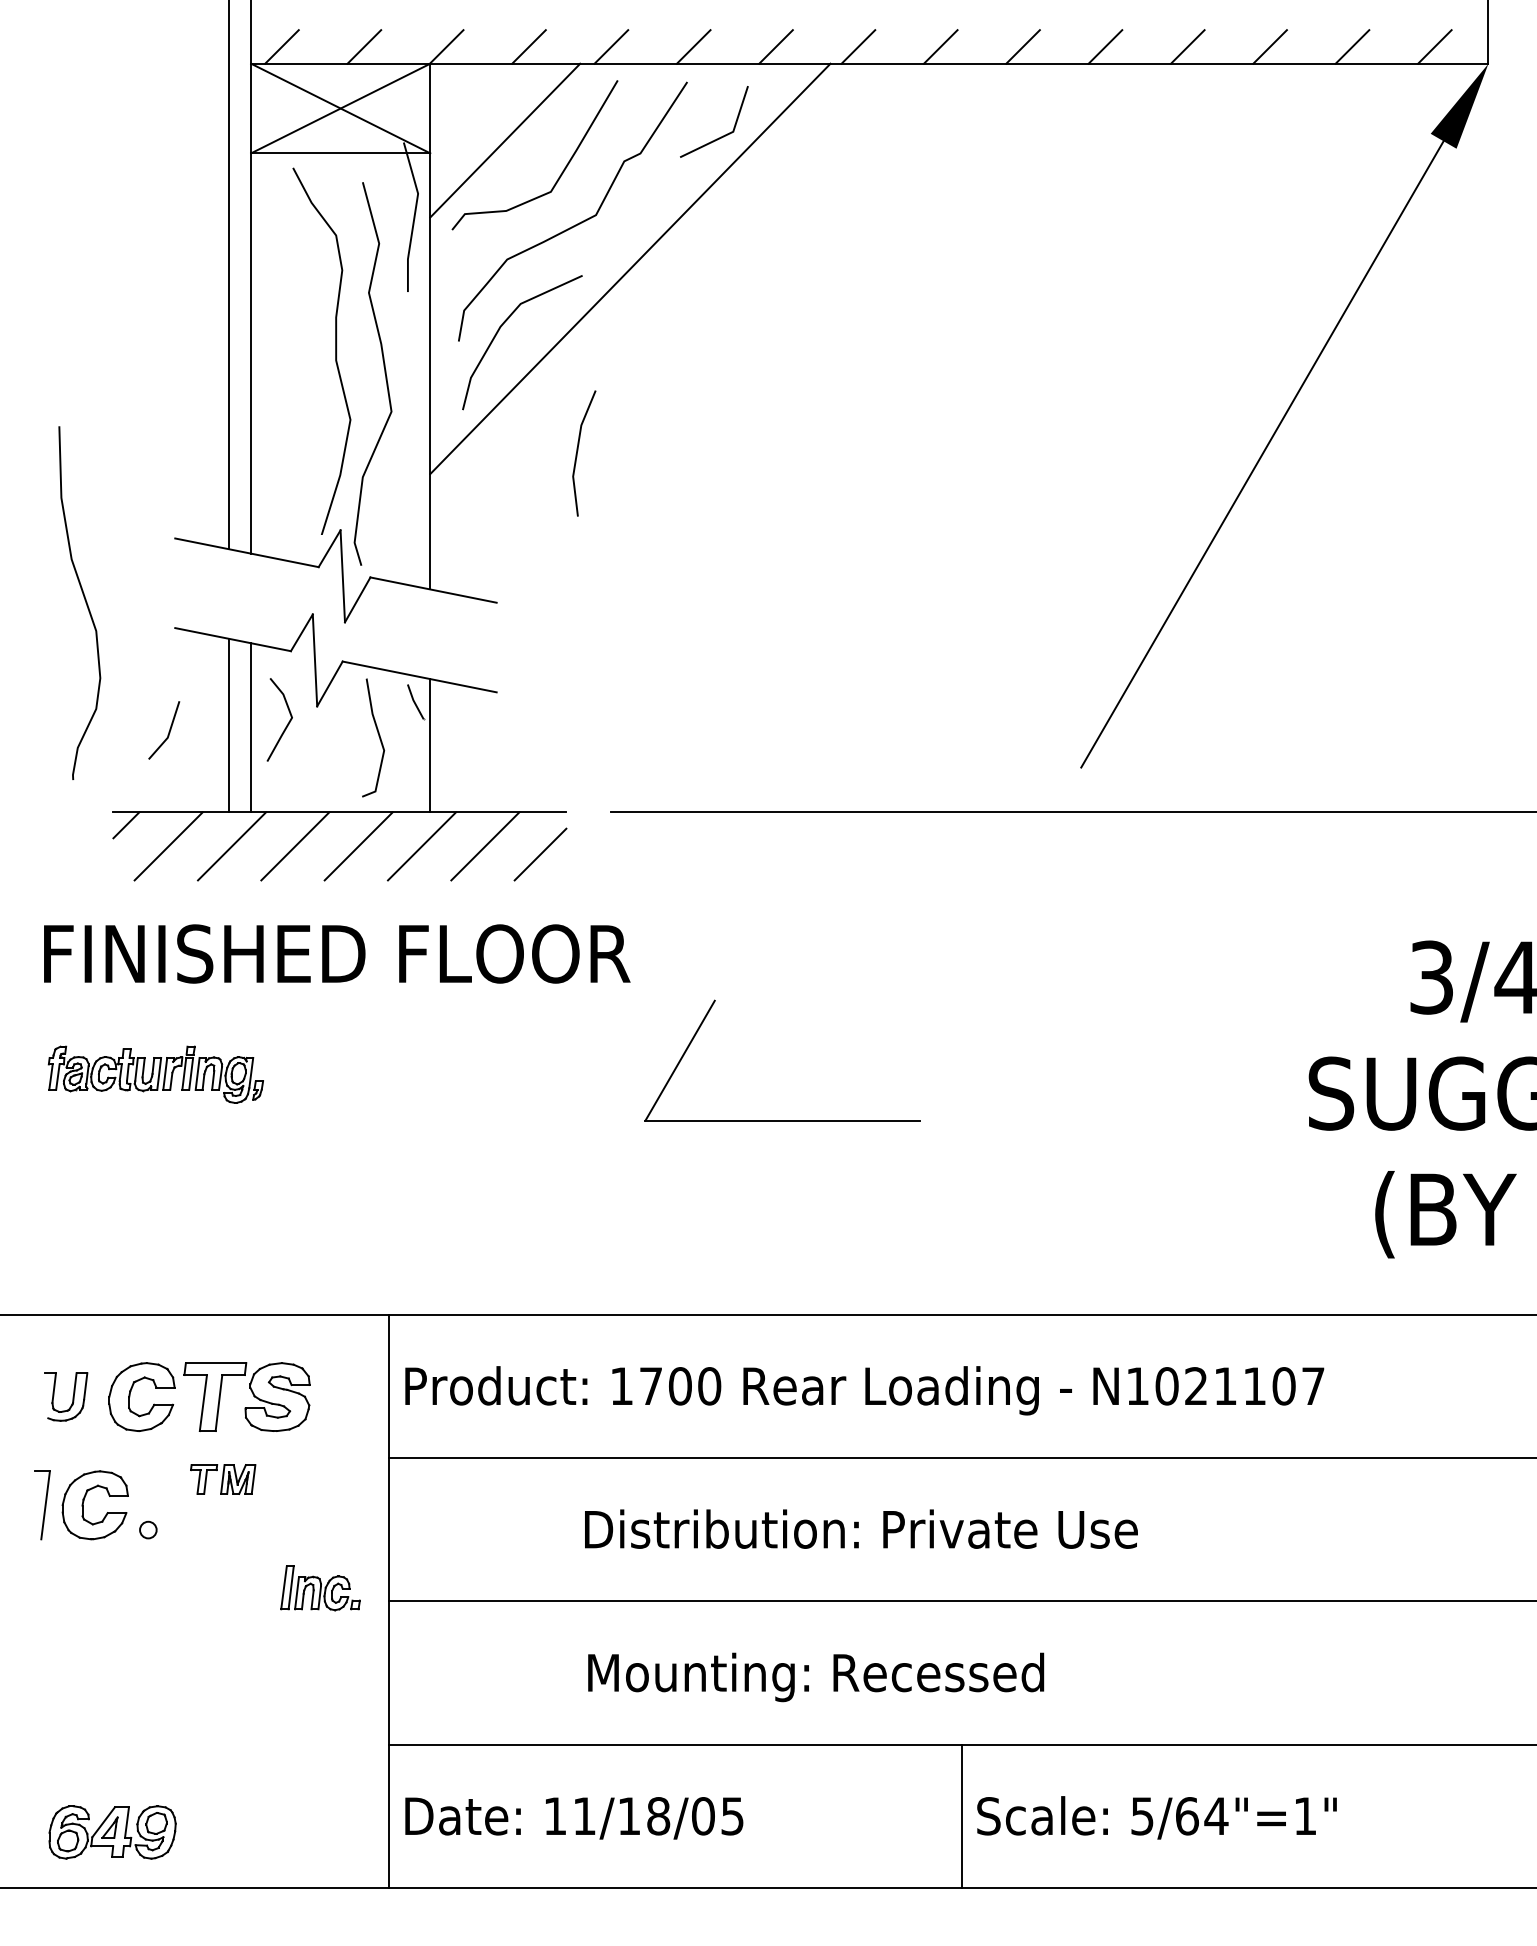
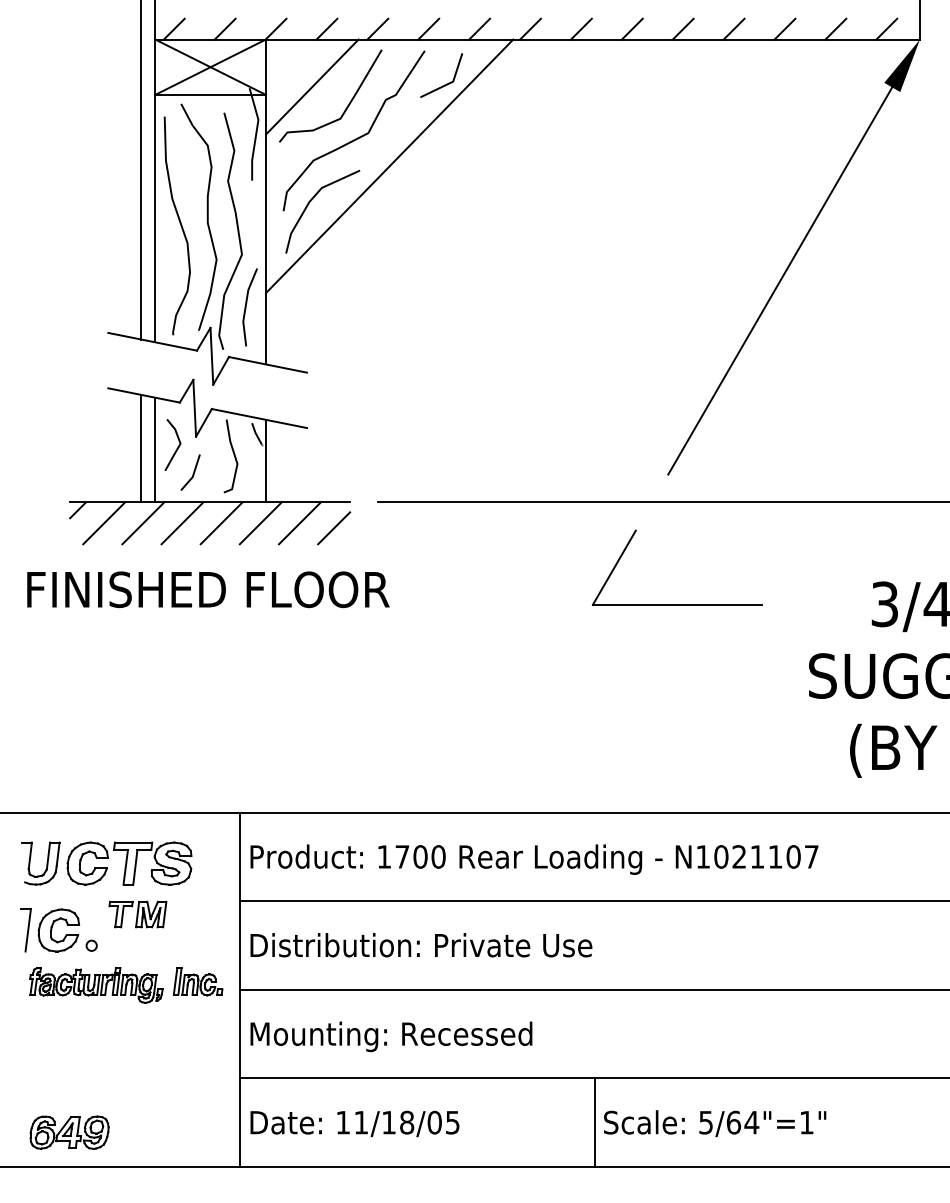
line: (578, 453) -> (246, 307), moved
curve: (83, 599) -> (179, 223), moved
line: (167, 733) -> (192, 474), moved
part: (156, 1074) -> (96, 985), moved
part: (782, 1120) -> (677, 604), moved
part: (65, 1396) -> (40, 863), size x1.43
part: (222, 1479) -> (137, 914), size x1.43
text: (861, 1529) -> (421, 945), moved
text: (816, 1676) -> (391, 1036), moved

